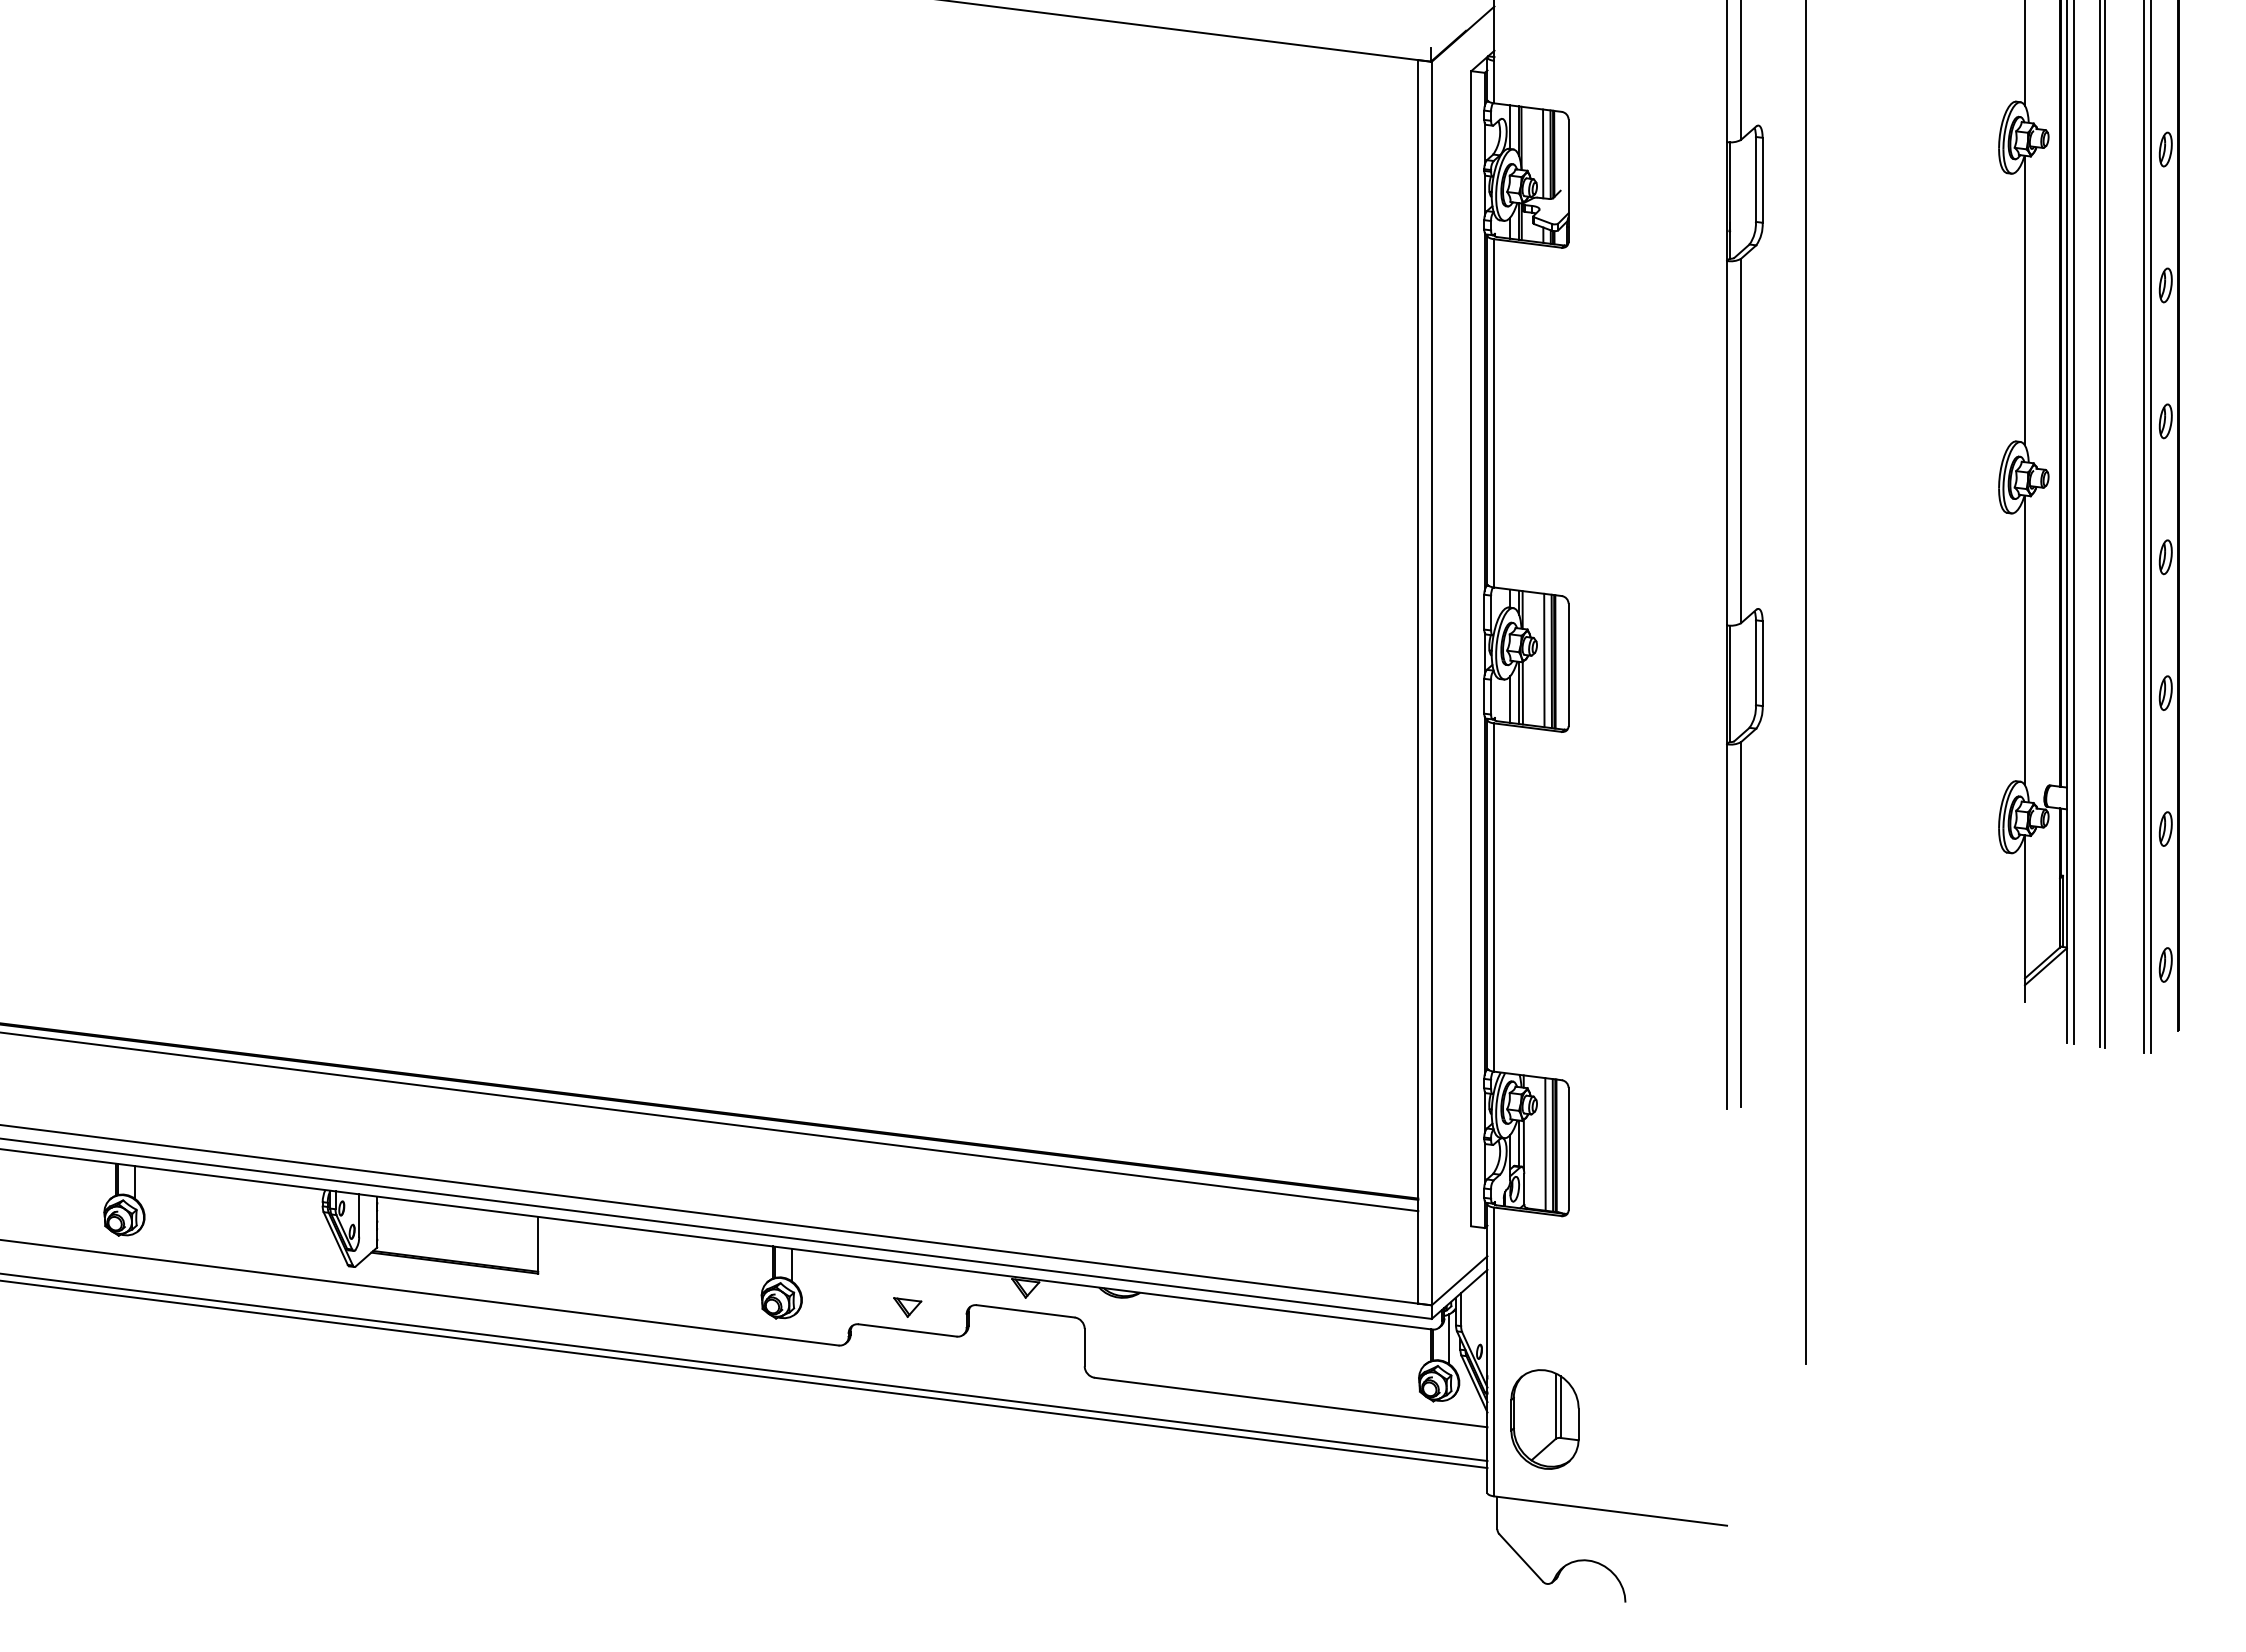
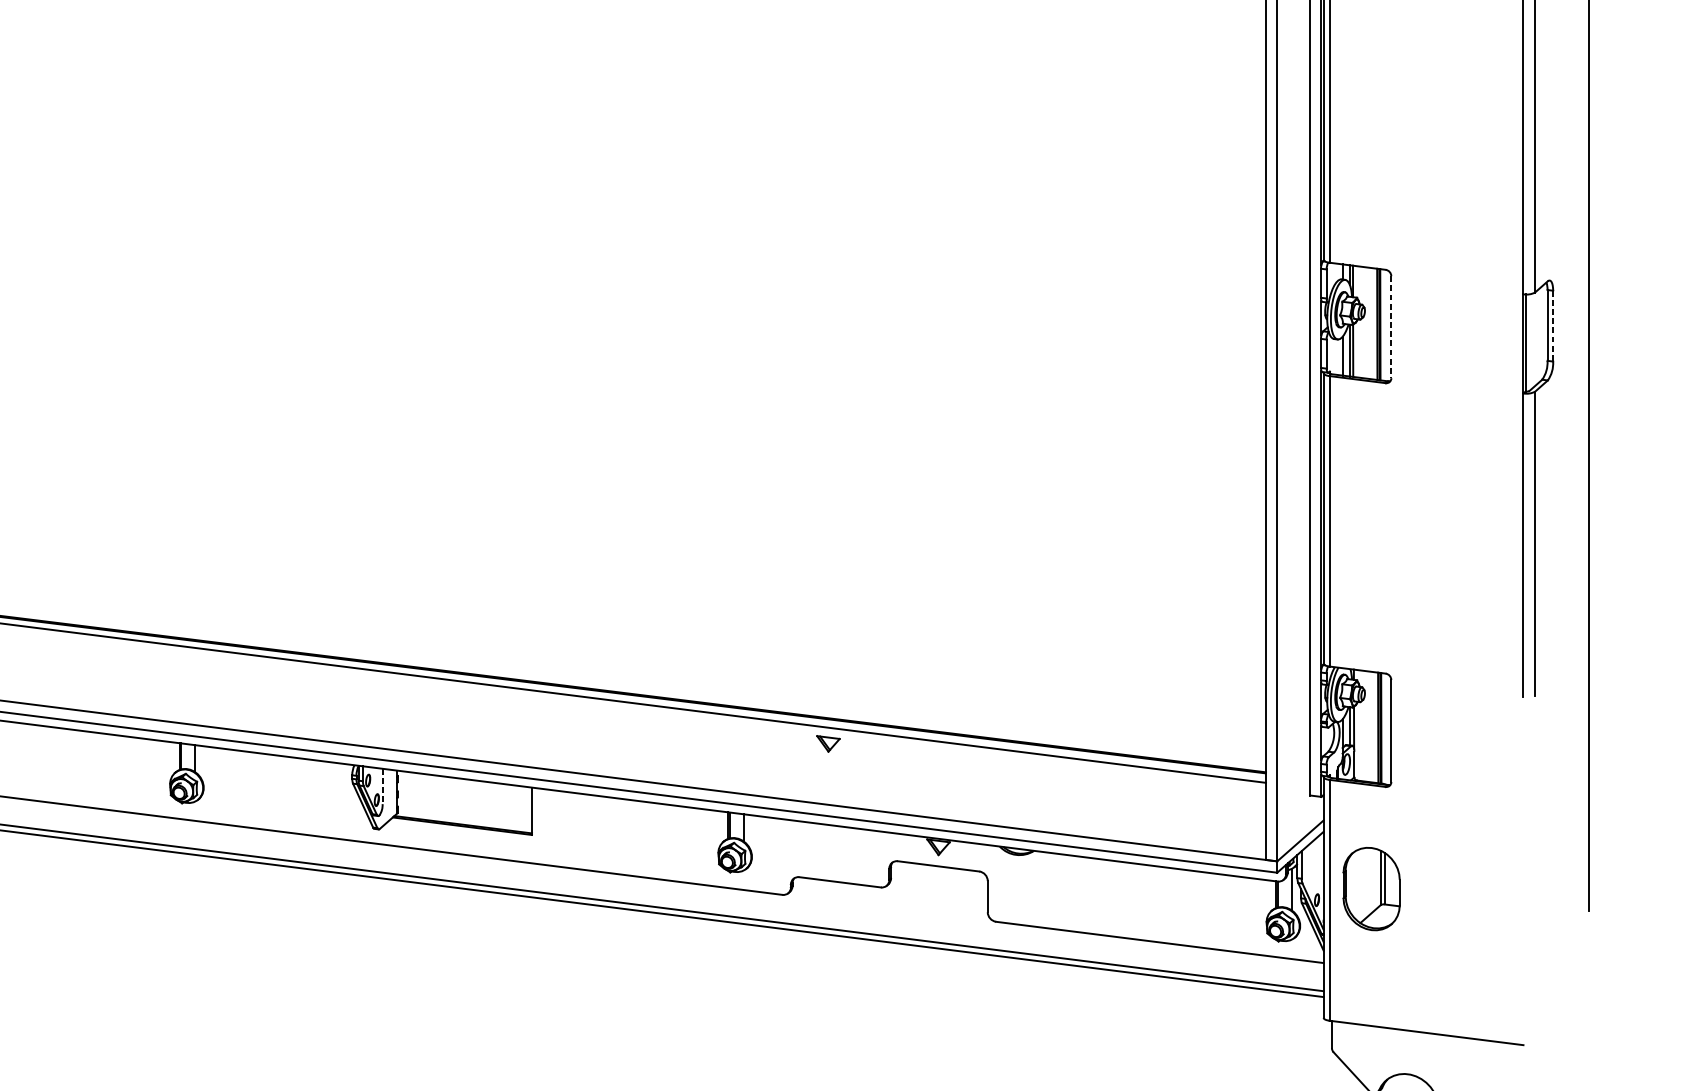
line: (1544, 660) -> (1371, 323), removed
line: (1762, 664) -> (1553, 326), solid -> dashed
line: (1568, 665) -> (1391, 327), solid -> dashed
line: (1545, 1144) -> (1372, 727), removed
line: (359, 1216) -> (382, 787), solid -> dashed
part: (907, 1307) -> (828, 743), moved
part: (1544, 1419) -> (1371, 889), moved

